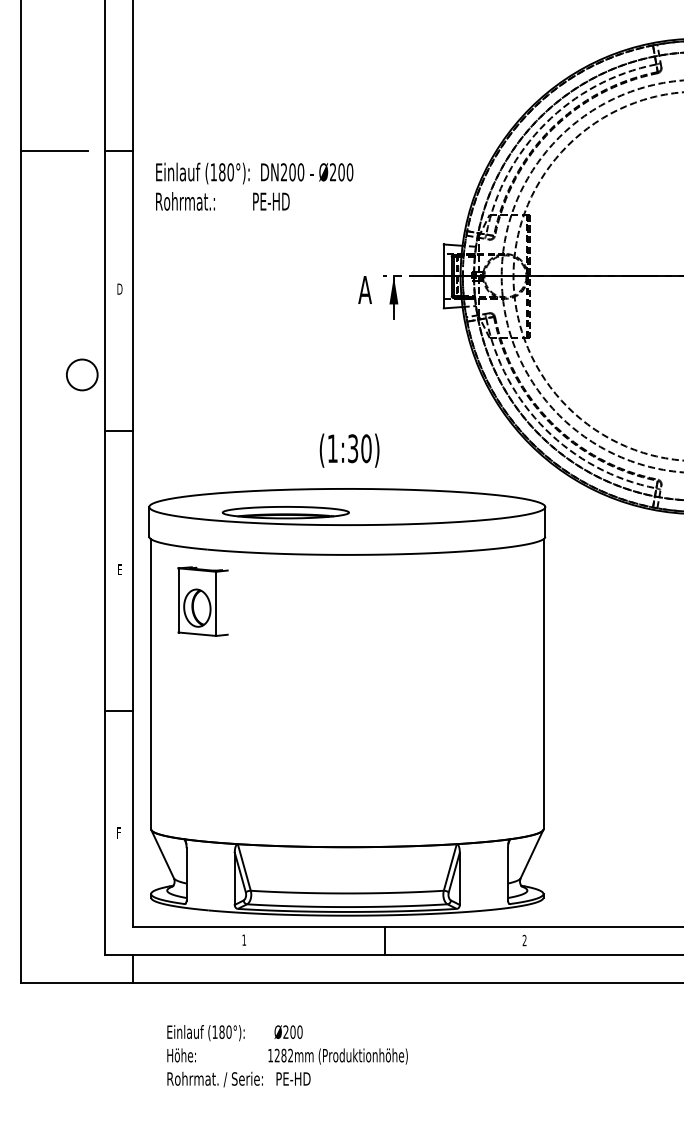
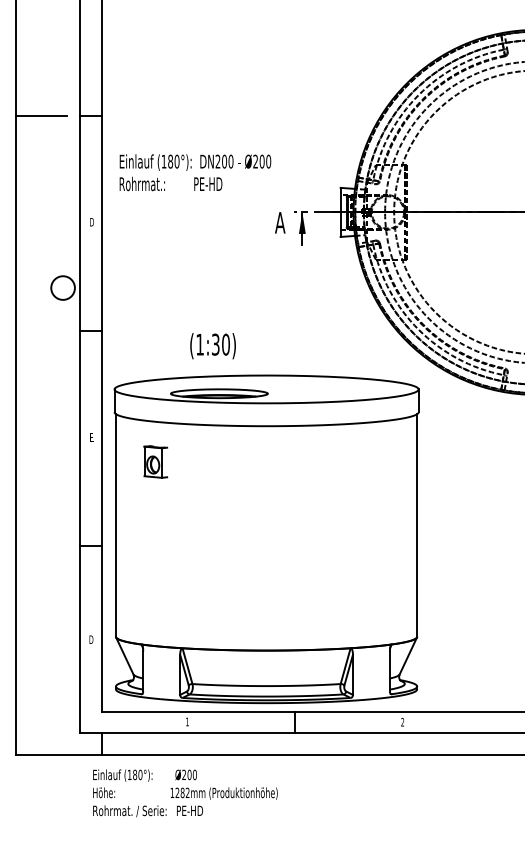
text: (254, 186) -> (195, 172), moved
text: (349, 450) -> (212, 346), moved
part: (202, 601) -> (155, 461), size x0.6
text: (118, 832) -> (90, 639), F -> D
text: (287, 1056) -> (185, 793), moved

